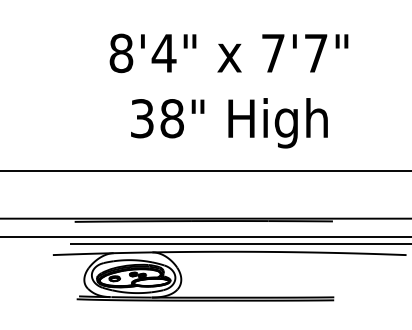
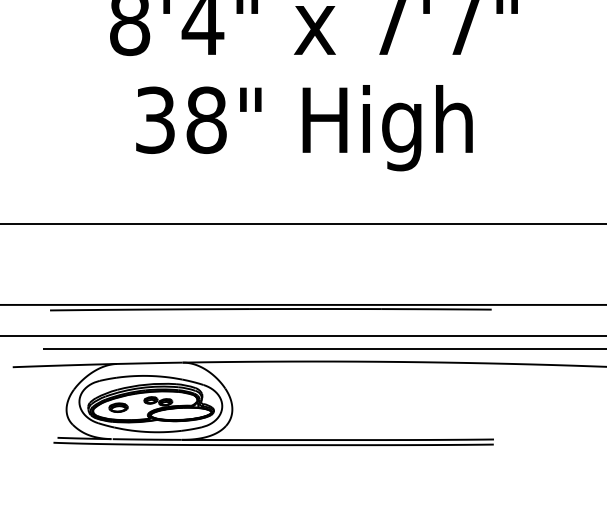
text: (229, 123) -> (304, 128), moved

